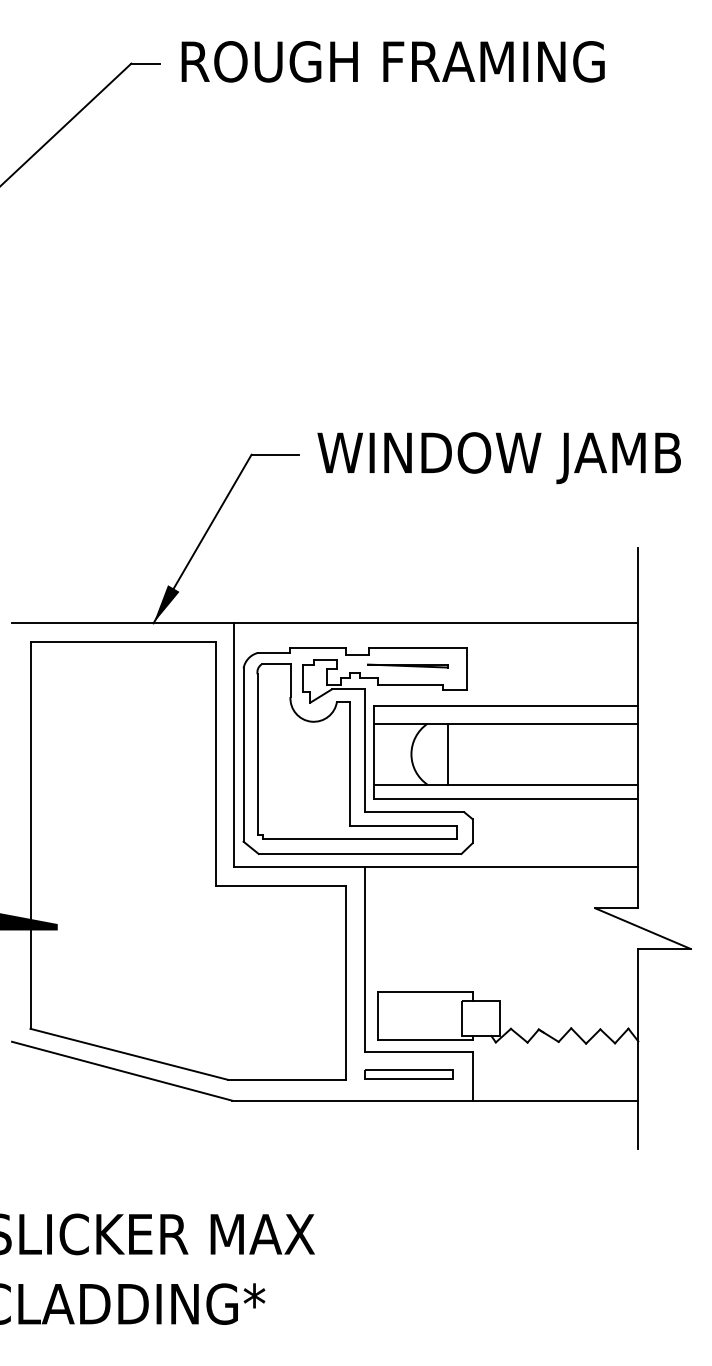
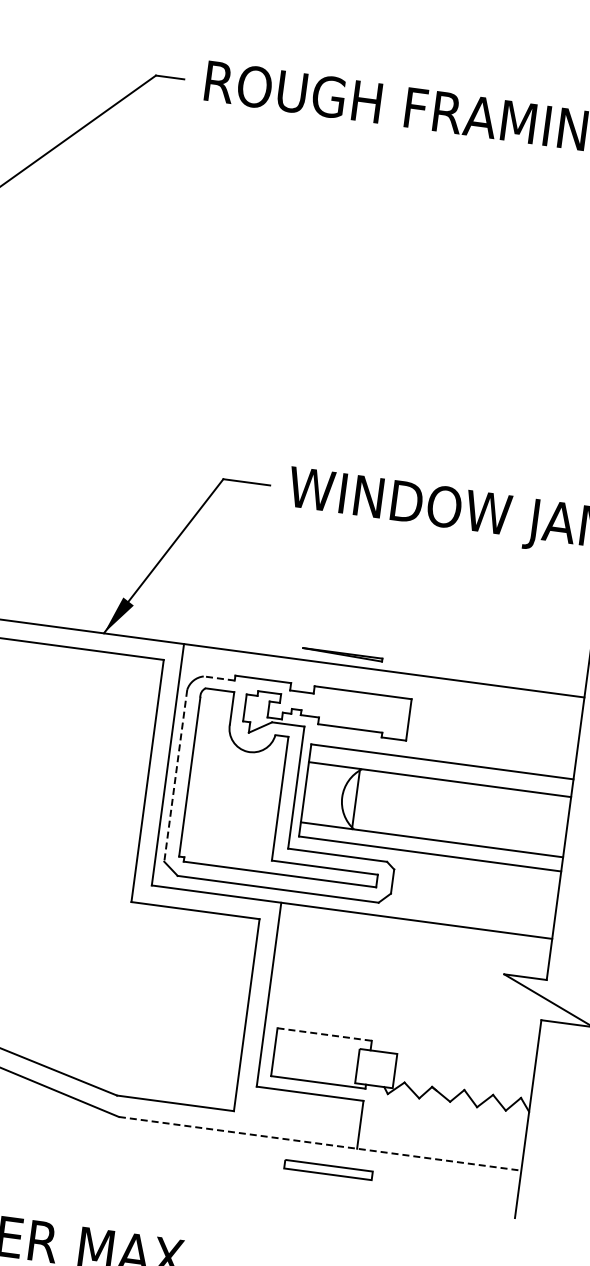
line: (273, 652) -> (218, 678), solid -> dashed
line: (407, 665) -> (342, 654), moved
line: (448, 753) -> (356, 798), moved
line: (243, 755) -> (175, 776), solid -> dashed
line: (425, 991) -> (324, 1034), solid -> dashed
part: (408, 1074) -> (327, 1169), moved
line: (435, 1100) -> (320, 1143), solid -> dashed

